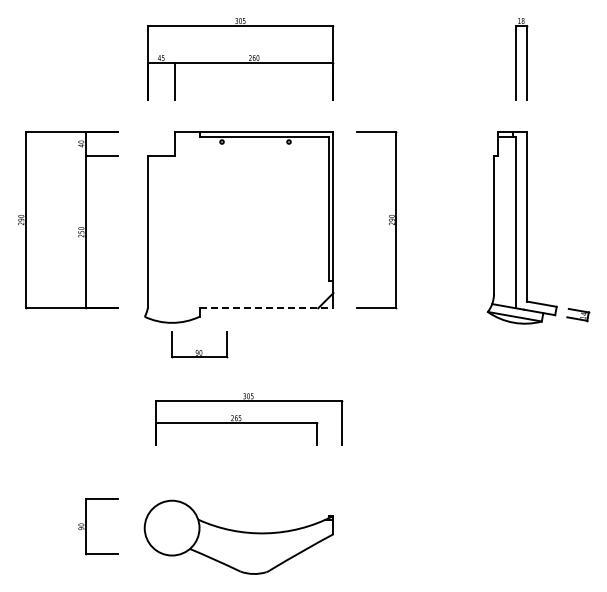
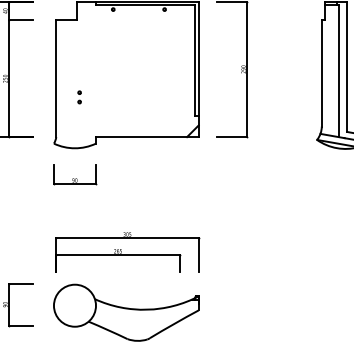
part: (177, 256) -> (79, 97), added
line: (266, 308) -> (147, 137), dashed -> solid
part: (198, 350) -> (74, 178), moved
part: (248, 419) -> (127, 252), moved

